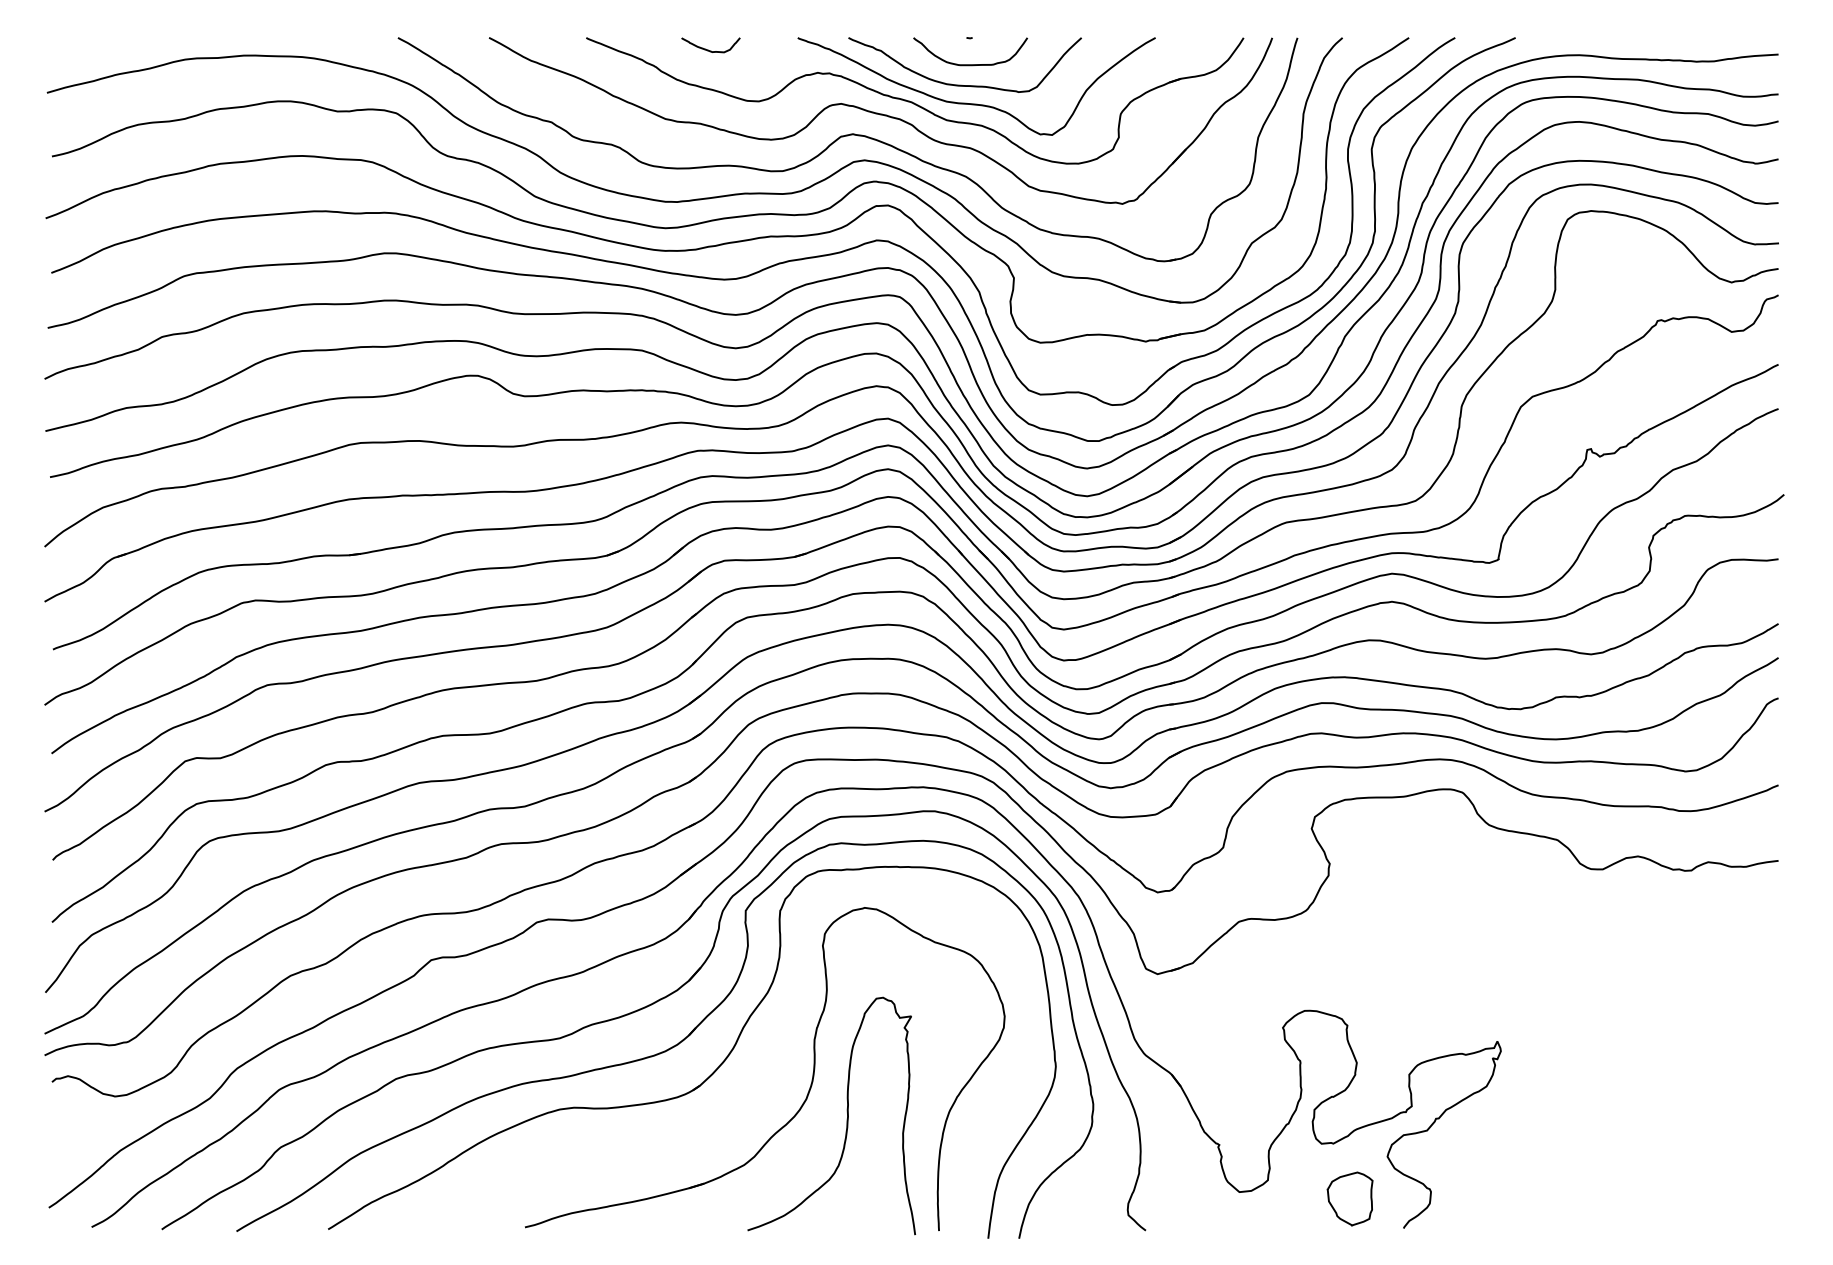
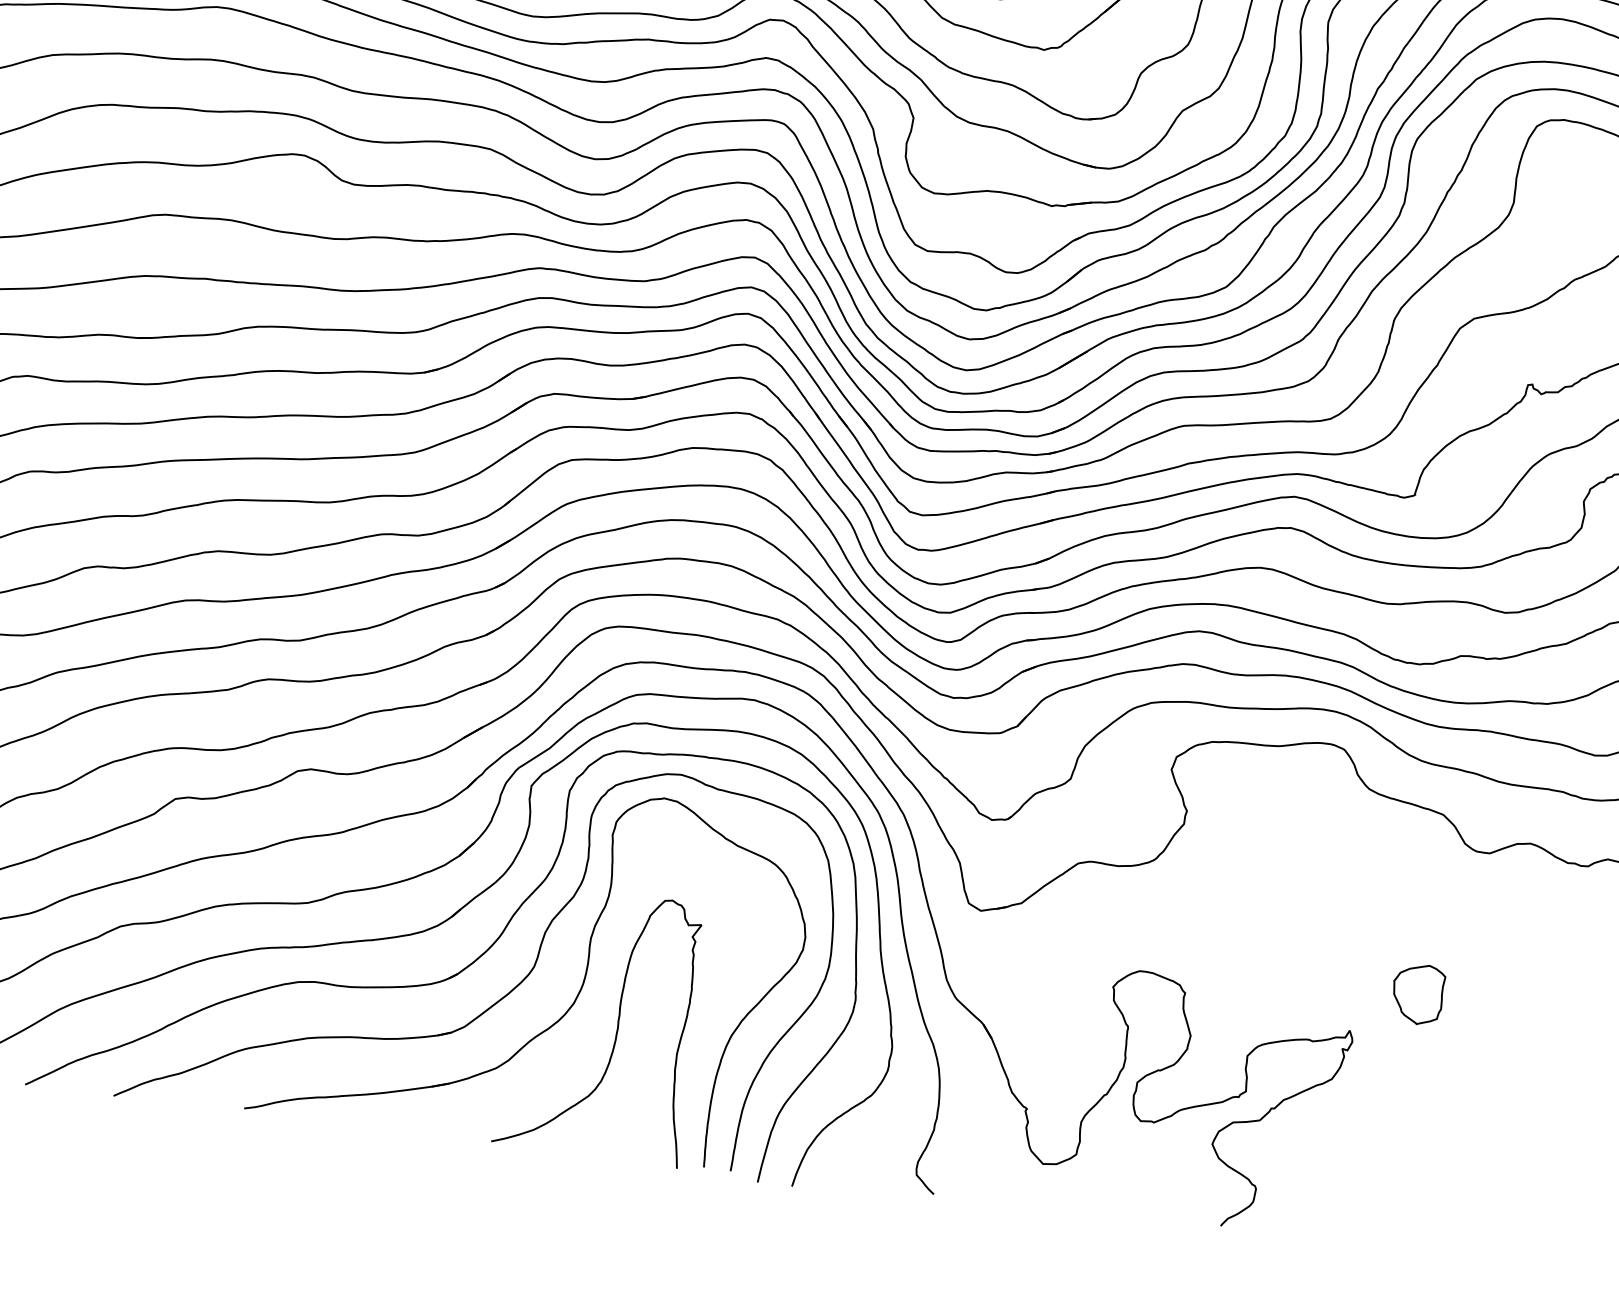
part: (755, 1086) -> (519, 982), added
part: (1349, 1198) -> (1417, 993), moved

